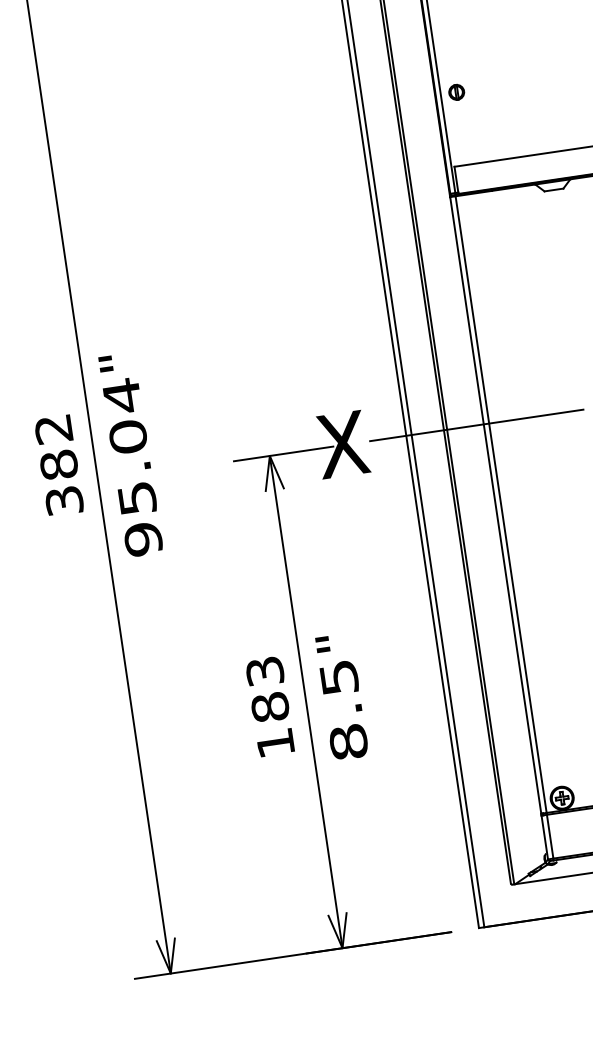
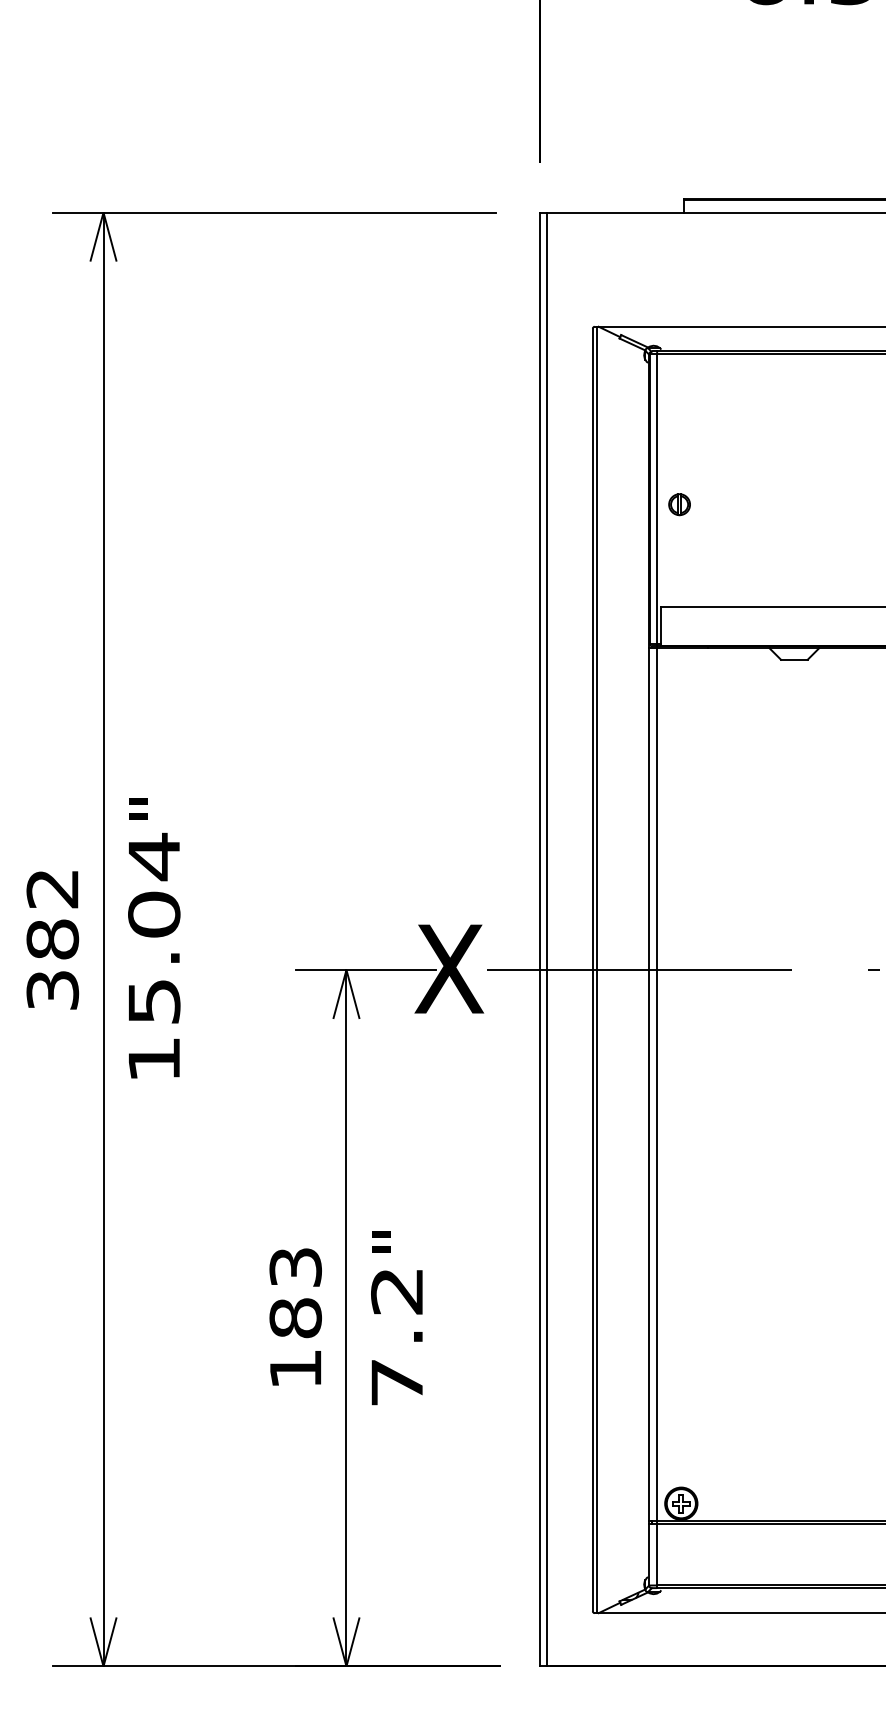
text: (143, 539) -> (154, 1059), 95.04 -> 15.04
text: (344, 710) -> (397, 1337), 8.5 -> 7.2

